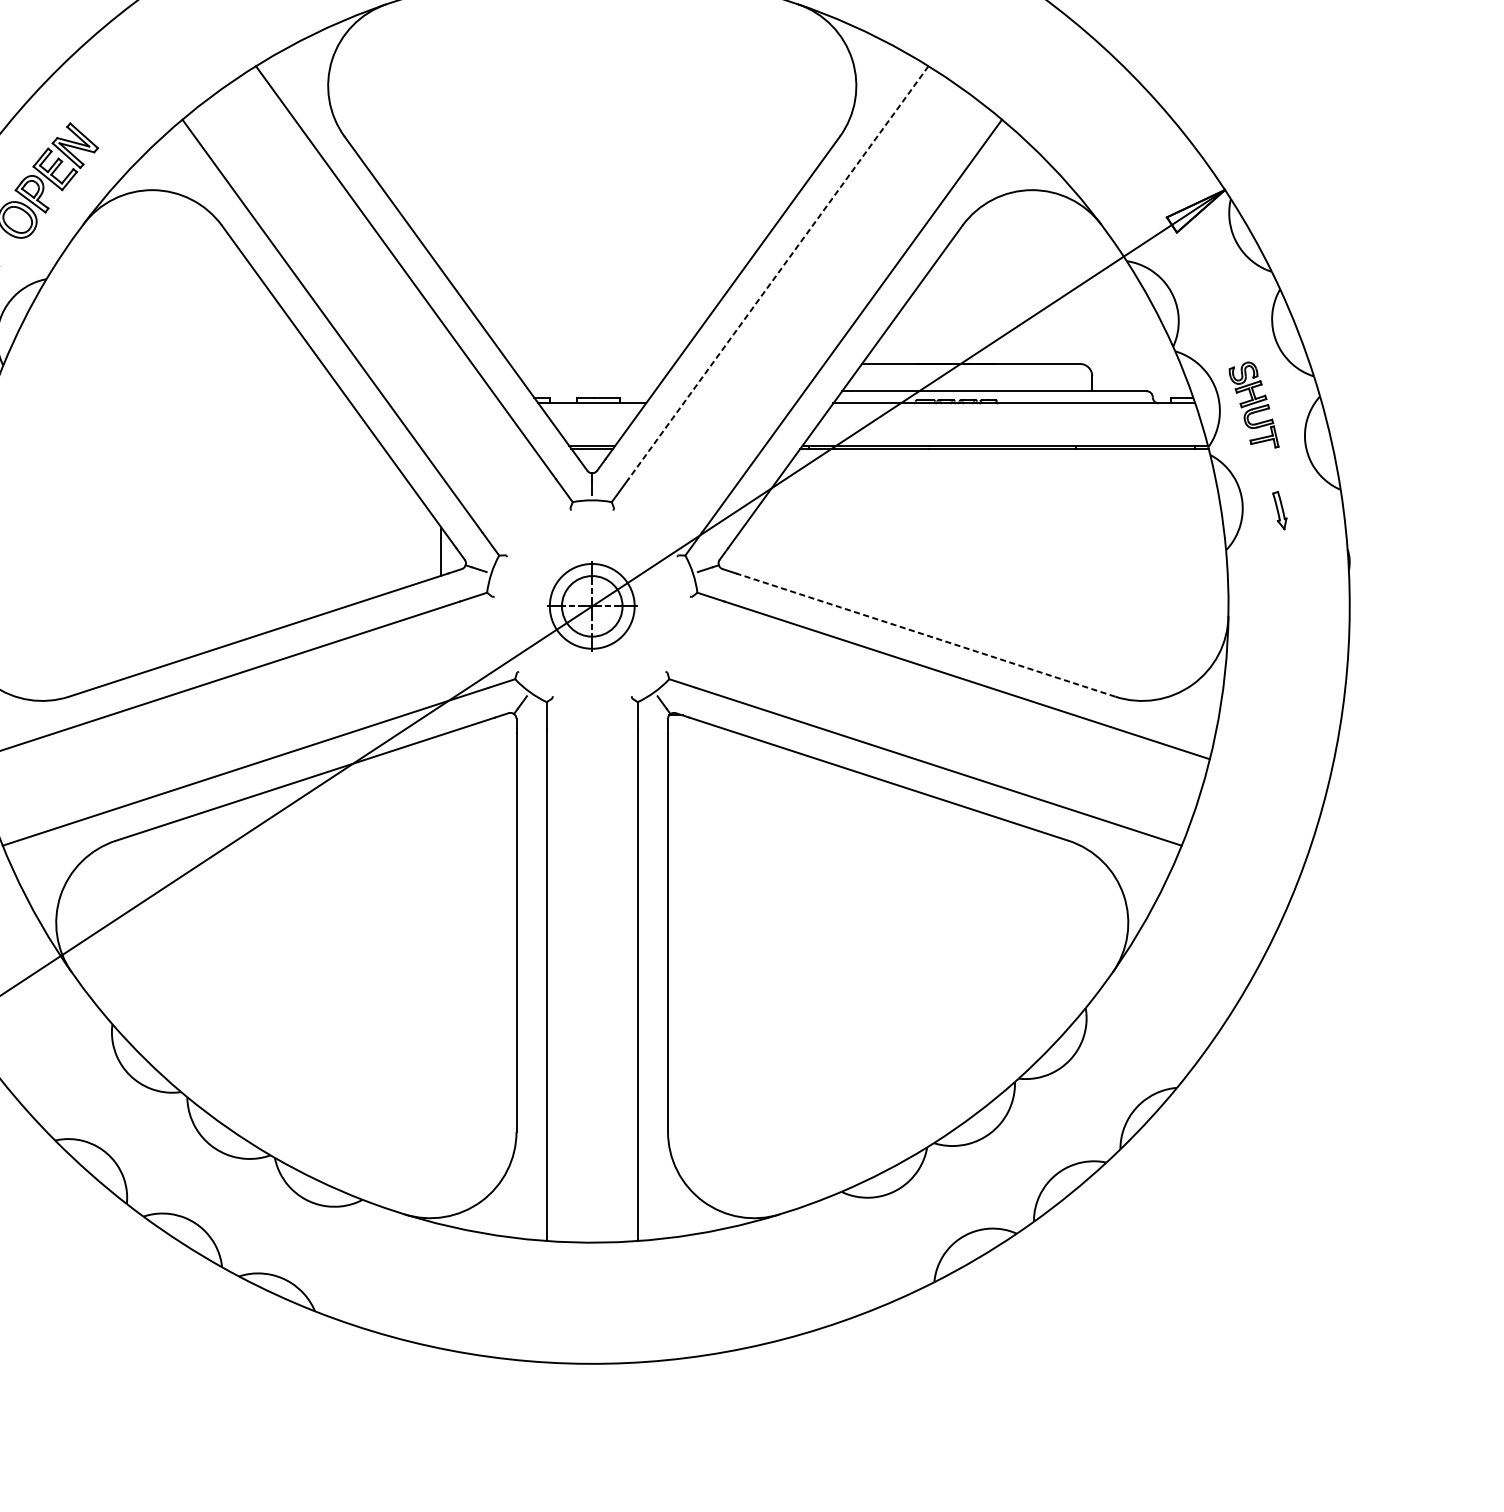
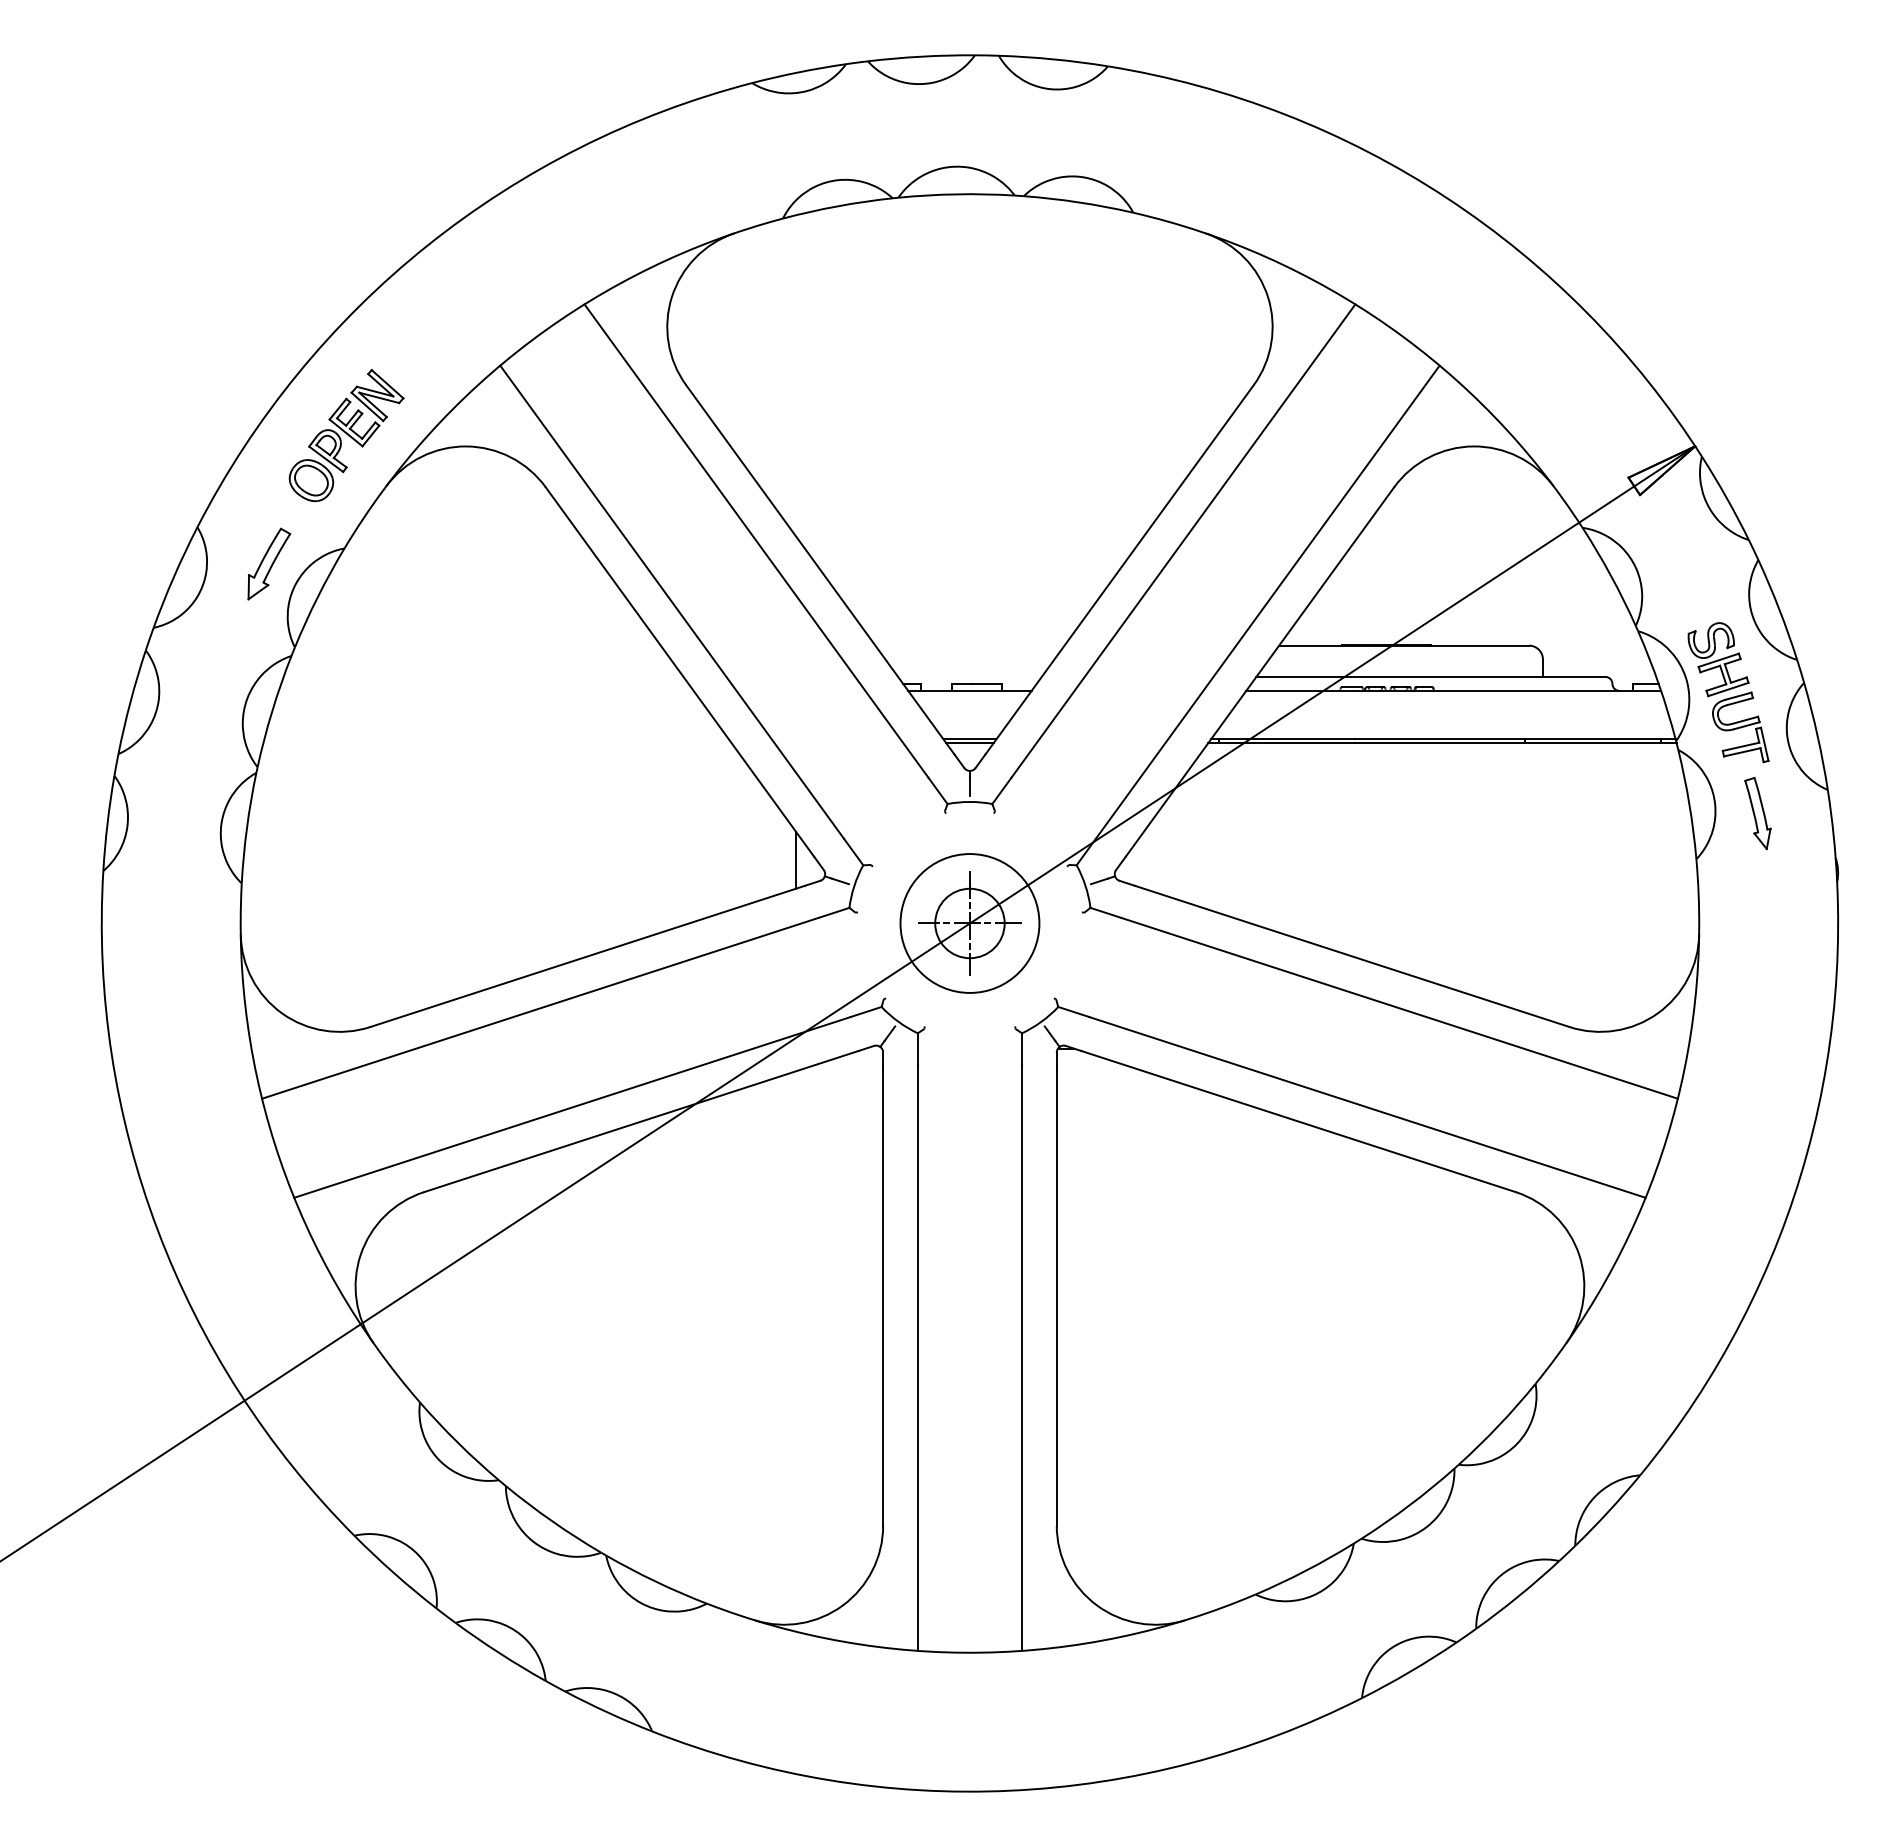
line: (778, 273) -> (1183, 541), dashed -> solid
part: (1254, 404) -> (1728, 692), size x1.43
part: (1279, 510) -> (1757, 813), size x1.67
circle: (591, 606) -> (969, 923), size x1.43
line: (925, 635) -> (1351, 956), dashed -> solid

